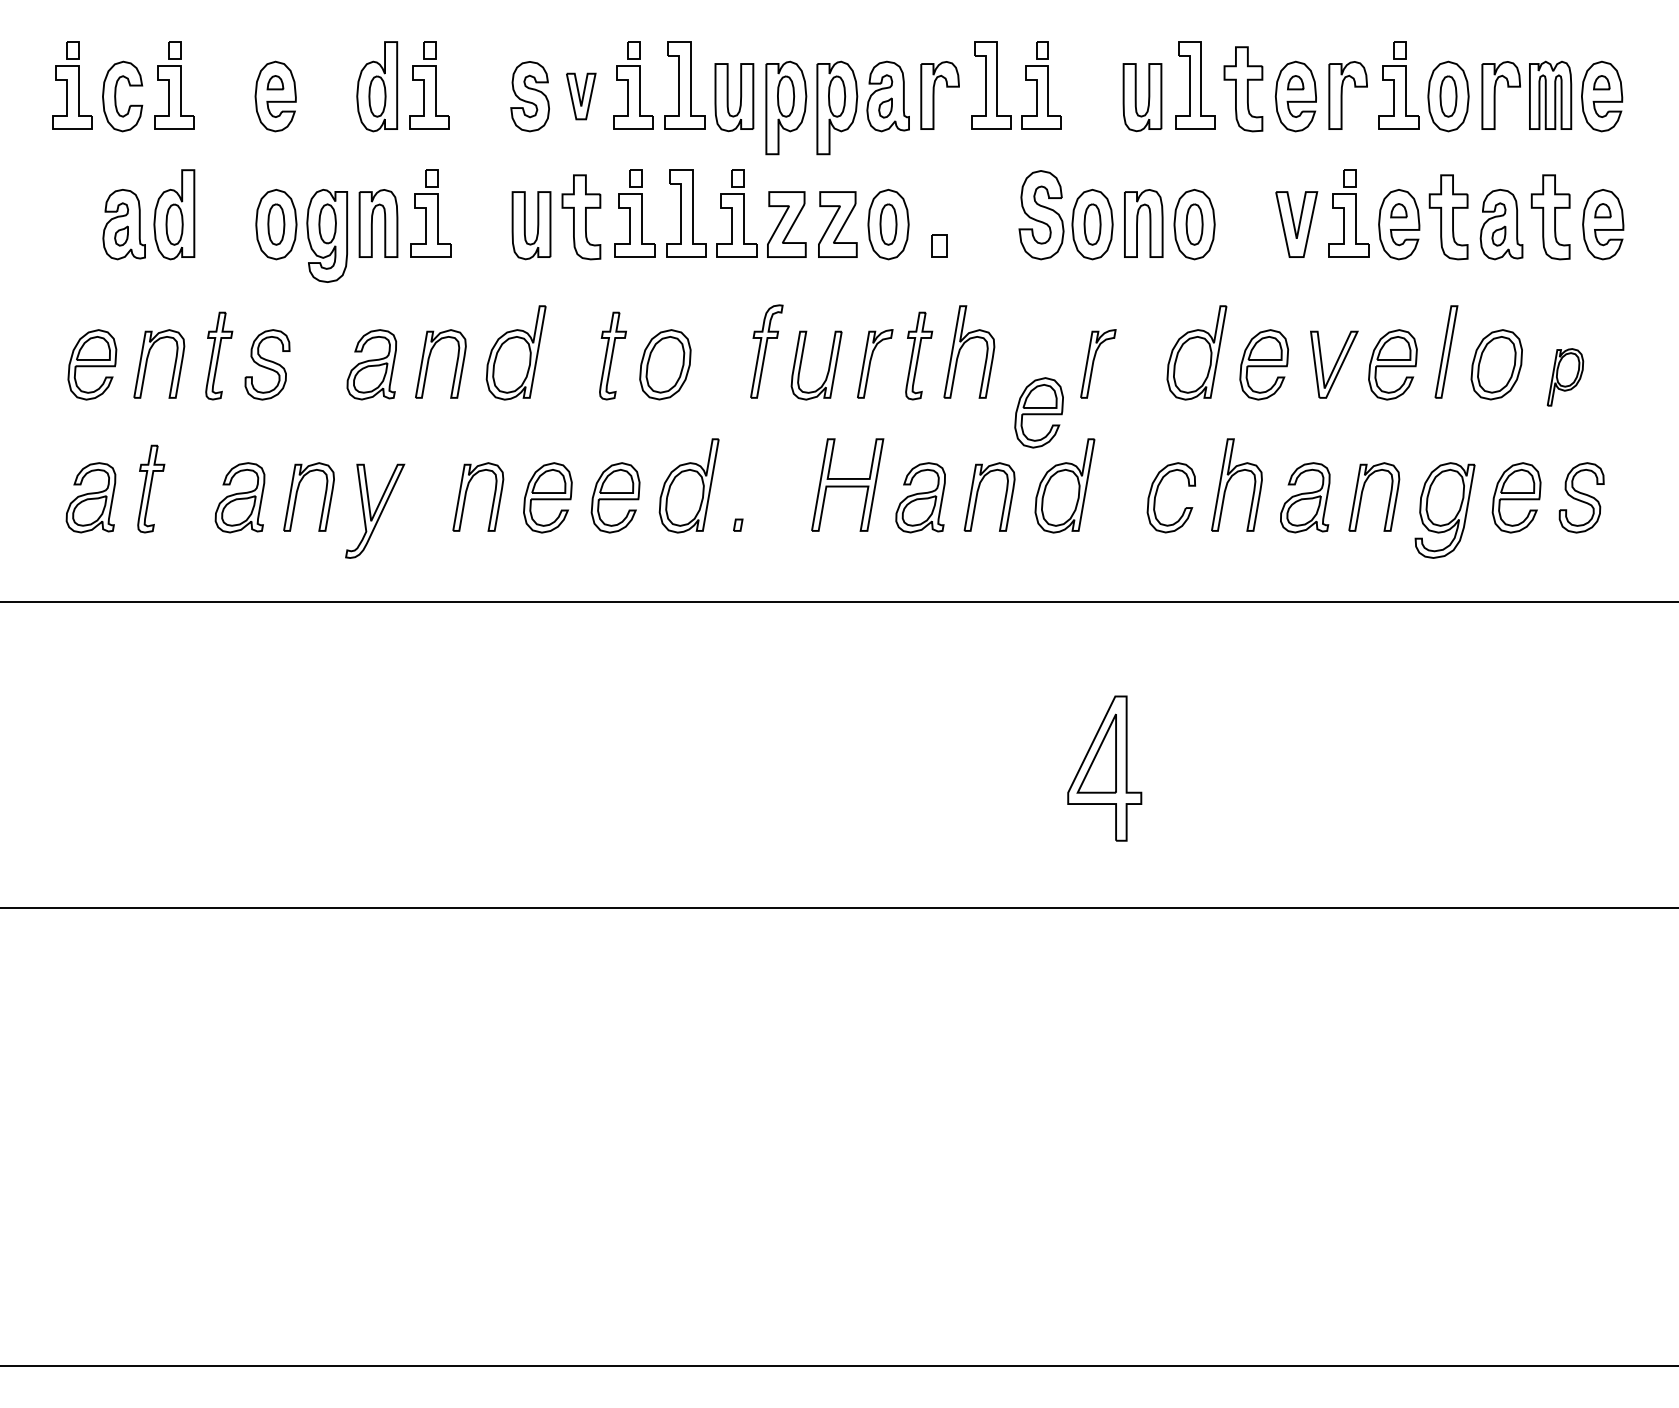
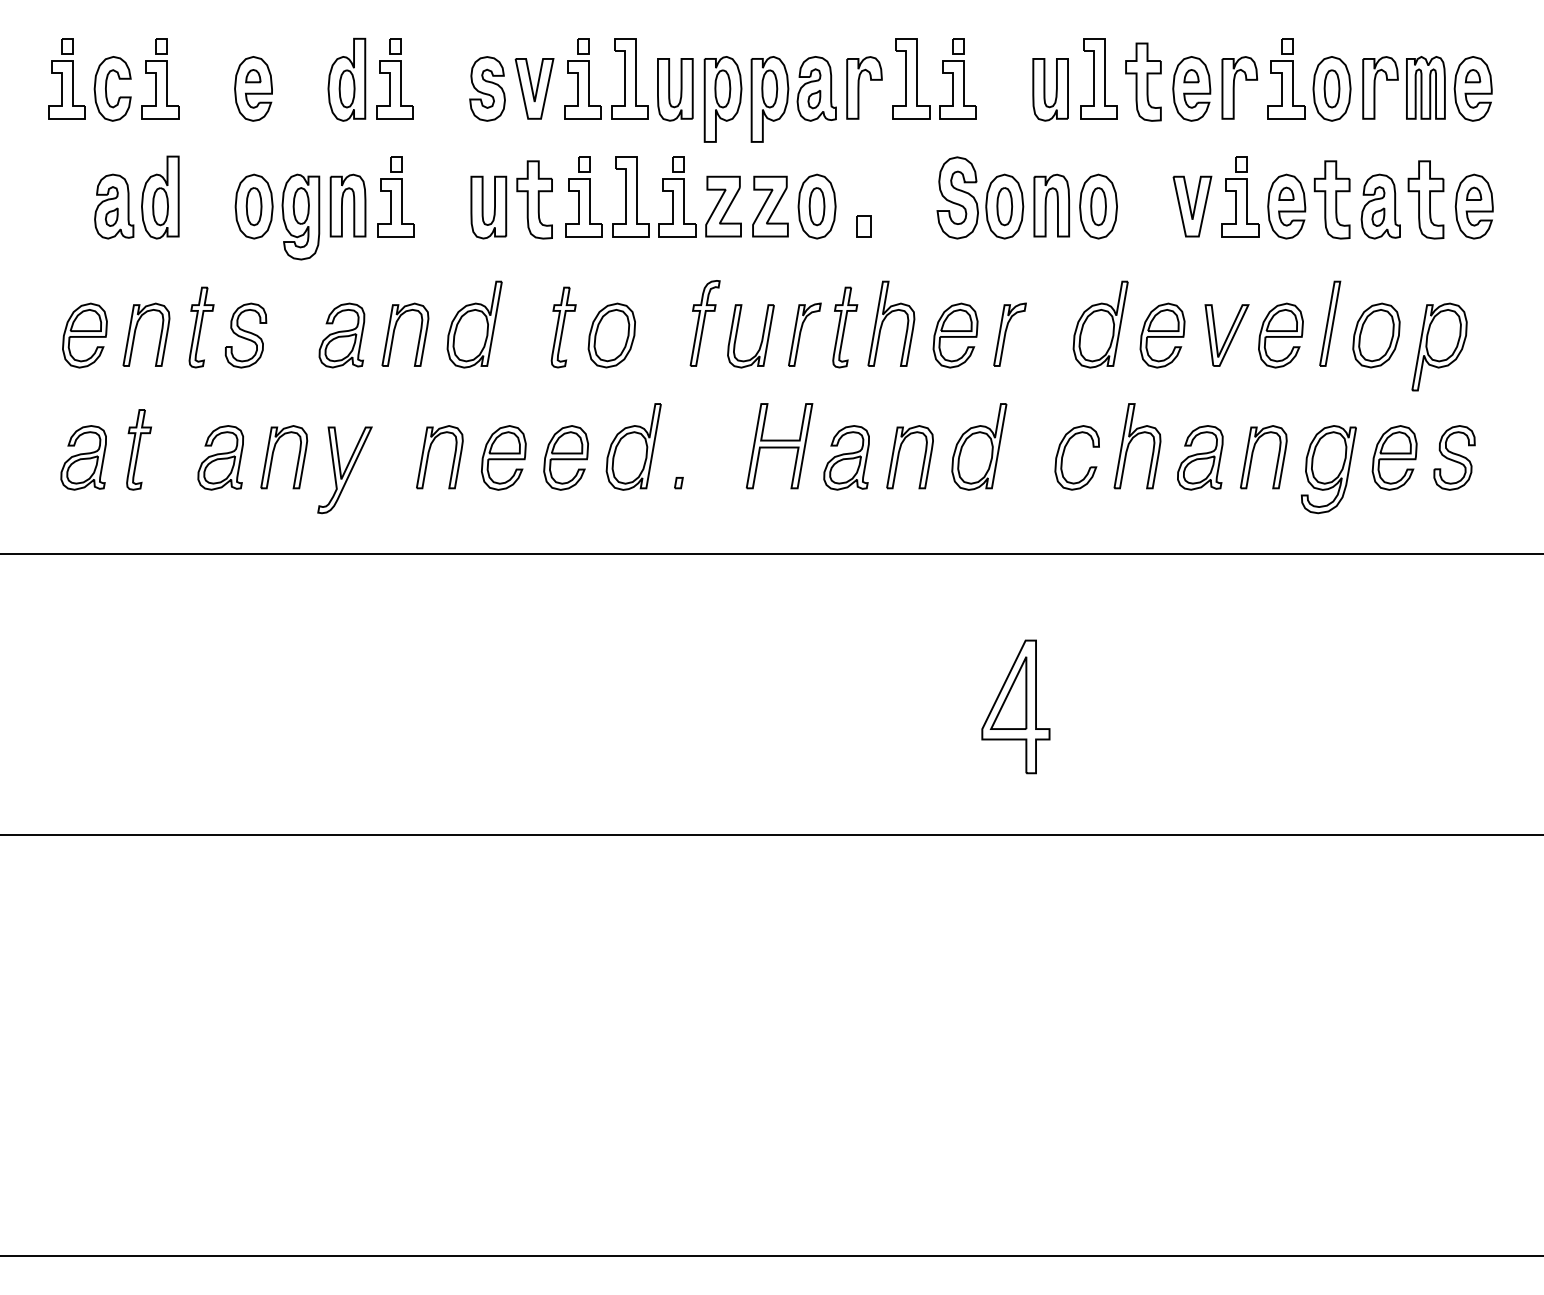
part: (580, 96) -> (533, 88), size x1.43
part: (1565, 377) -> (1439, 347), size x1.67
part: (1038, 412) -> (955, 335), moved

